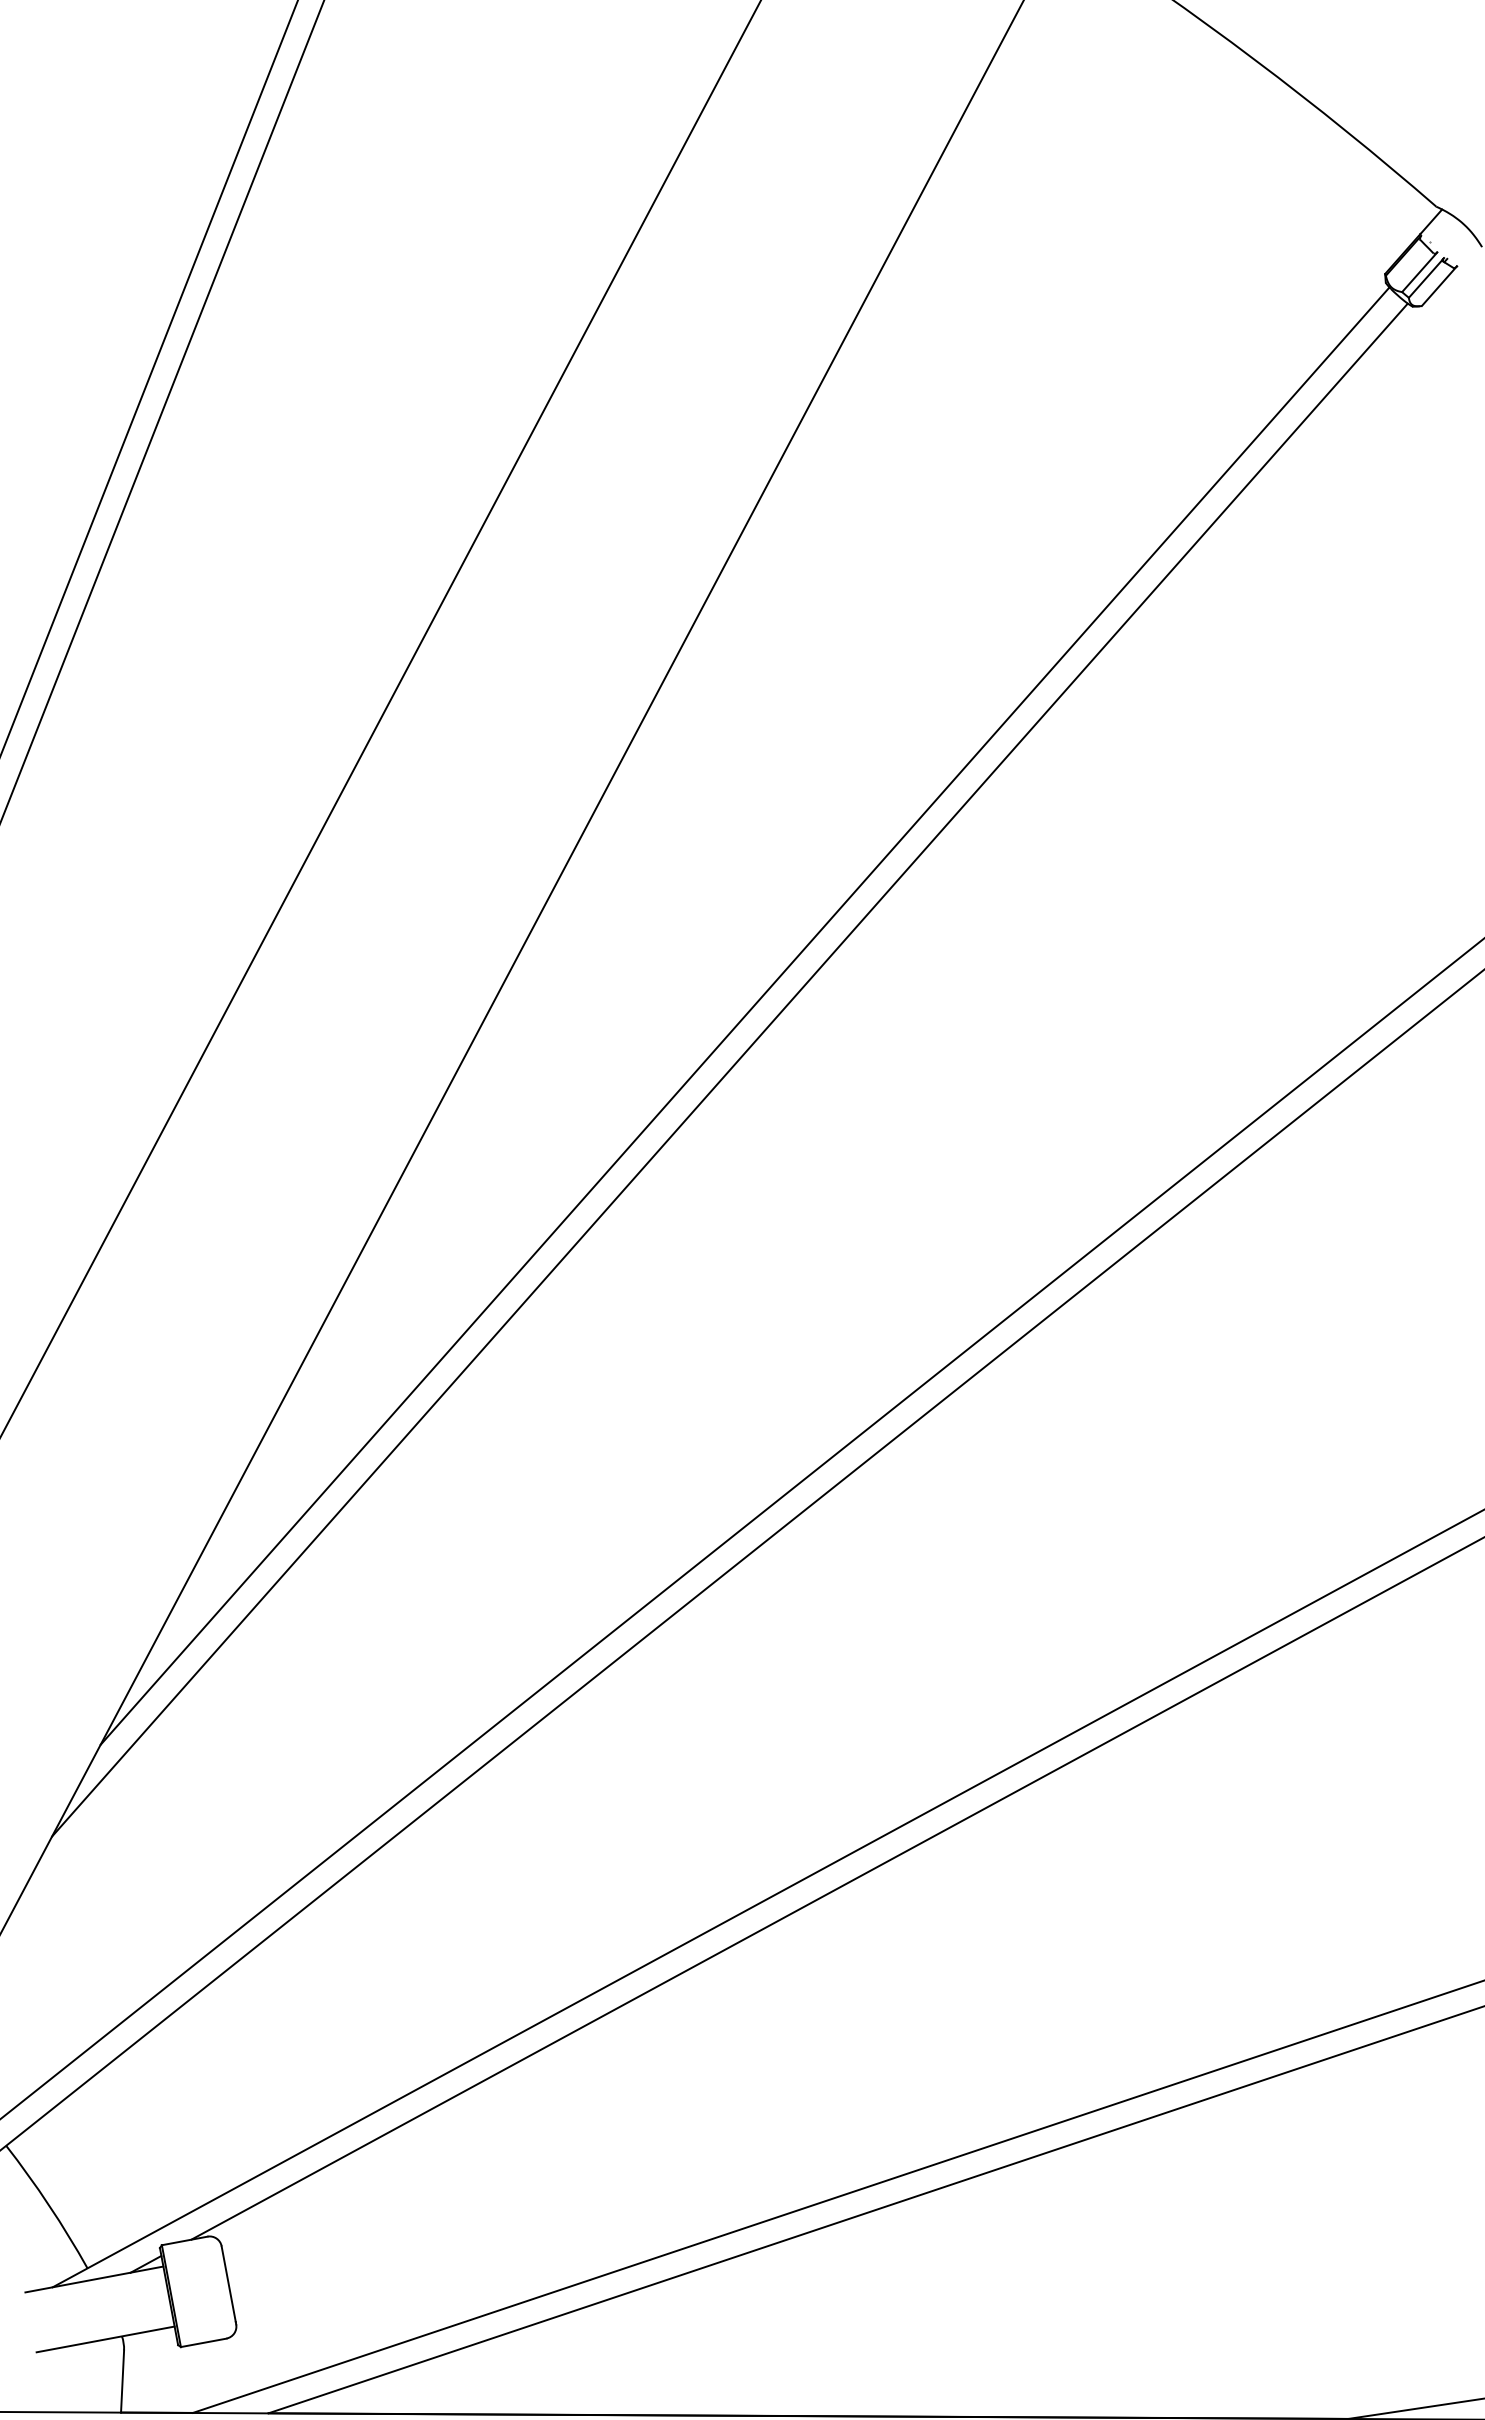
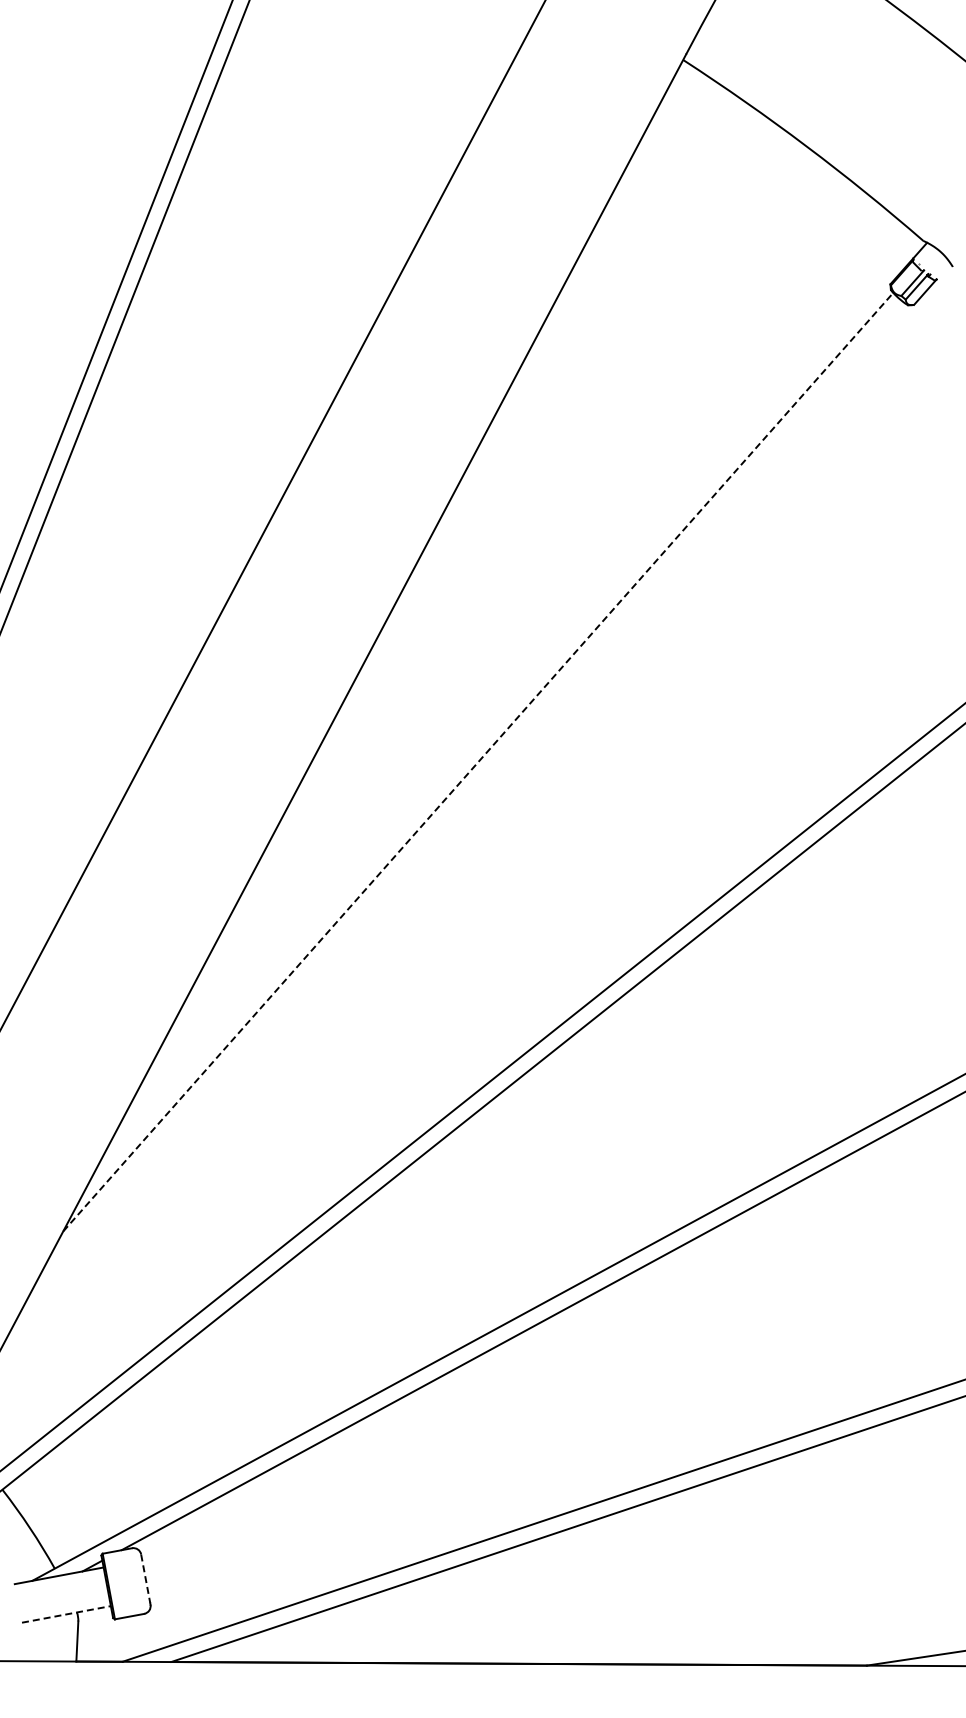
line: (745, 1015) -> (478, 761), solid -> dashed
line: (729, 1069) -> (468, 796), removed
line: (228, 2283) -> (145, 1578), solid -> dashed
line: (105, 2339) -> (66, 1614), solid -> dashed

